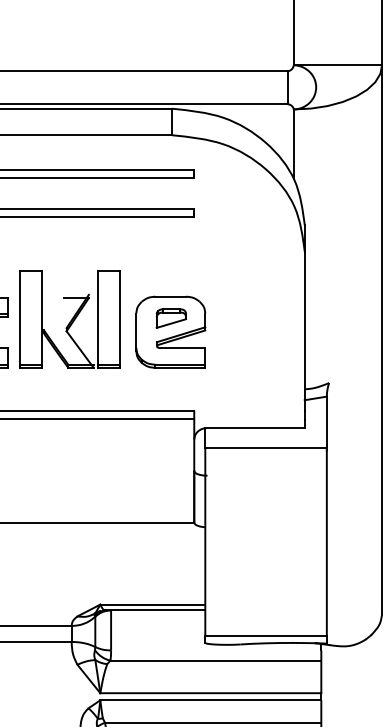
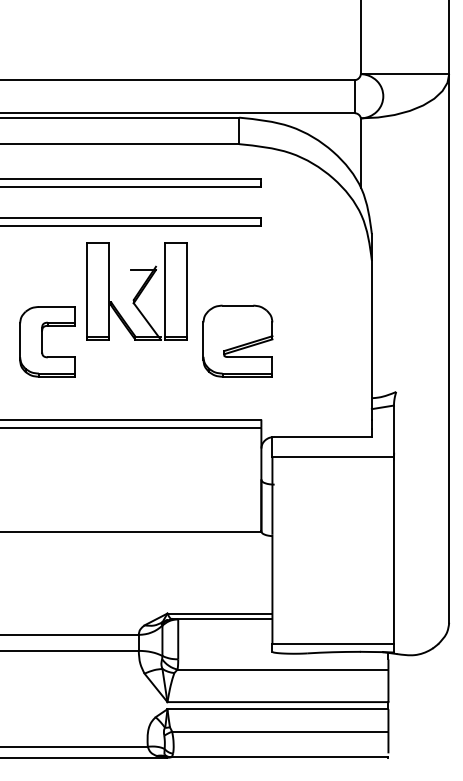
part: (171, 318) -> (238, 327), removed
part: (69, 319) -> (136, 291), moved

